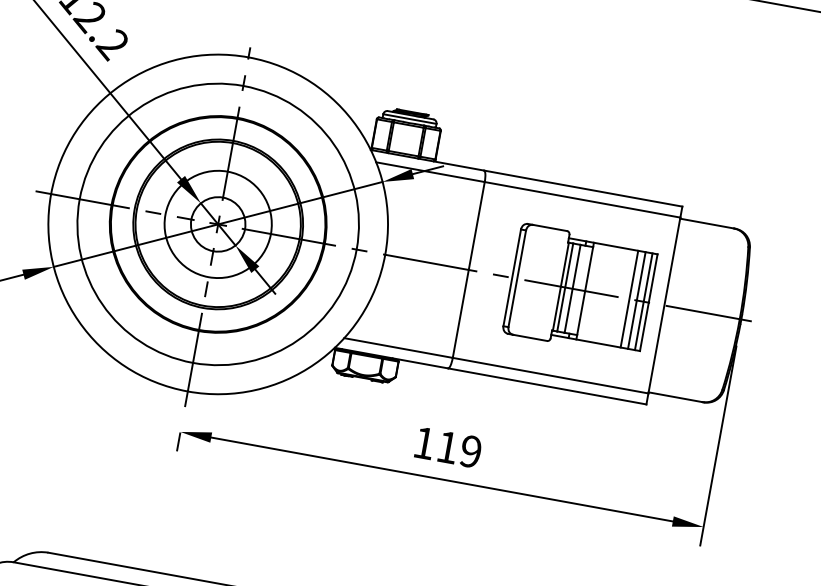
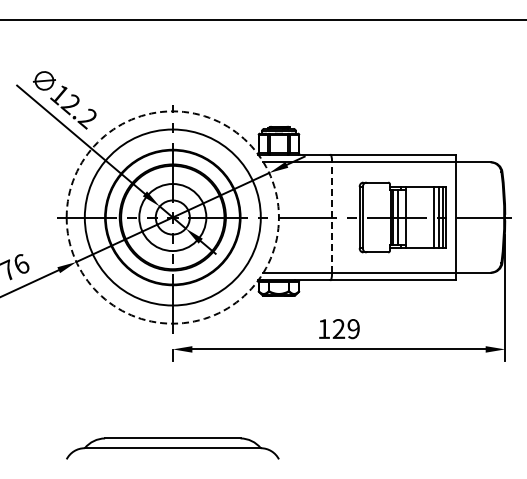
circle: (217, 224) -> (172, 217), solid -> dashed
line: (469, 270) -> (332, 217), solid -> dashed
text: (447, 446) -> (338, 328), 119 -> 129

